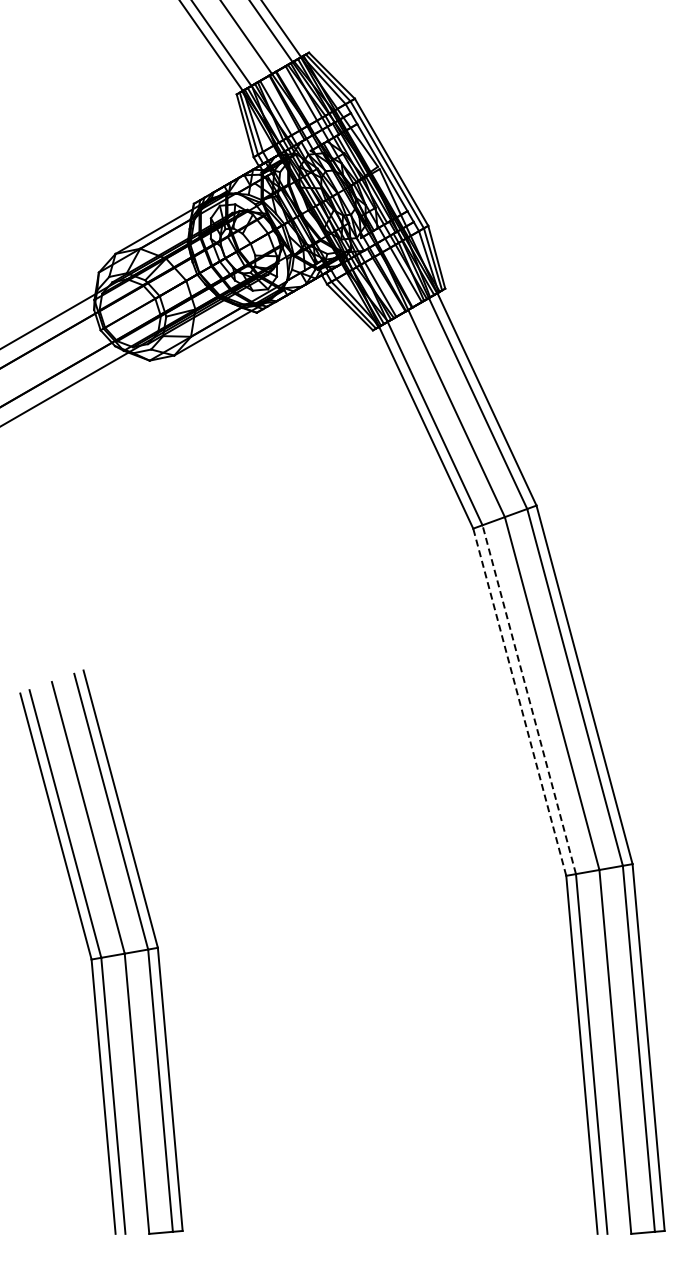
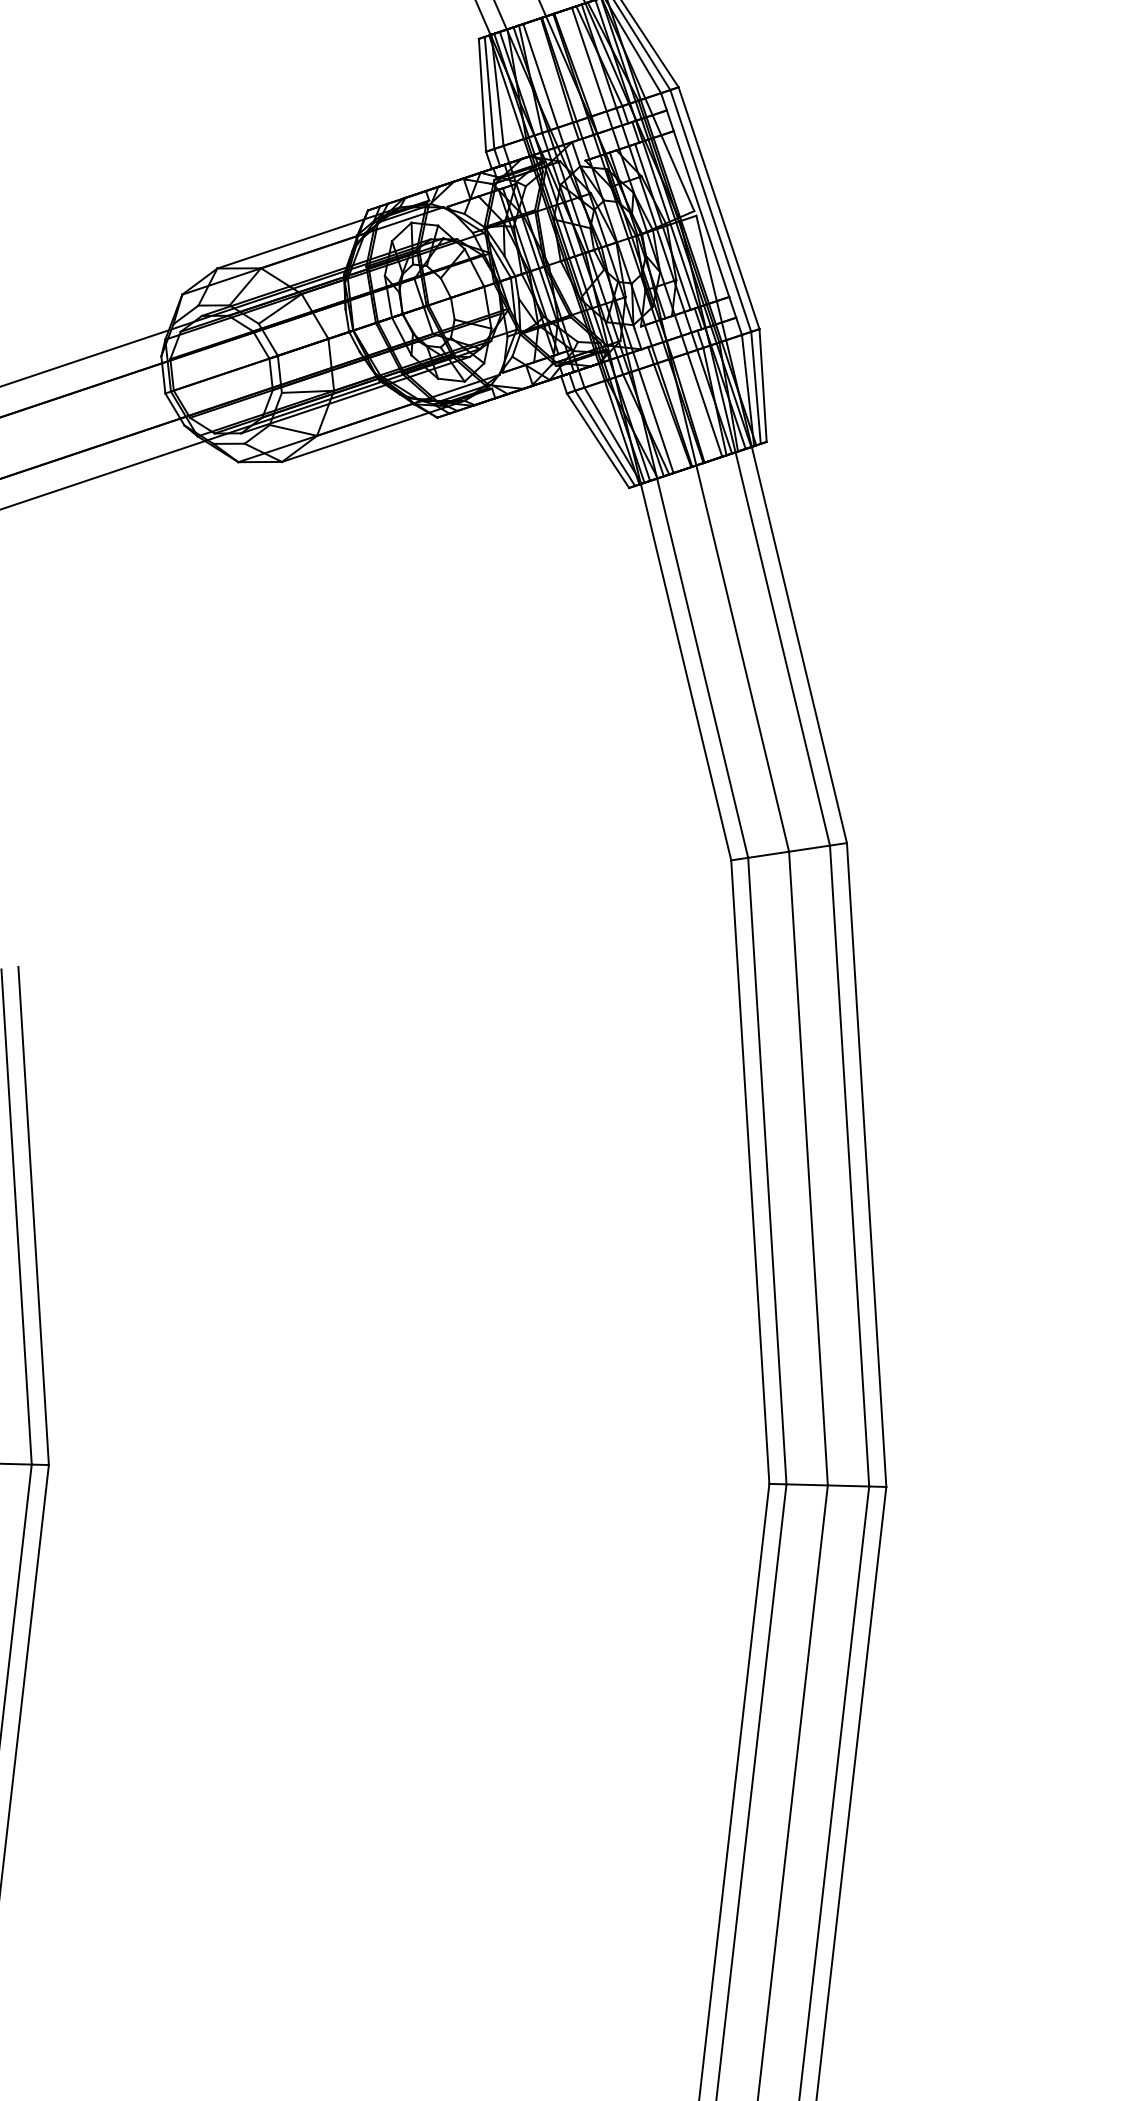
line: (529, 699) -> (767, 1170), dashed -> solid
line: (519, 702) -> (749, 1172), dashed -> solid

